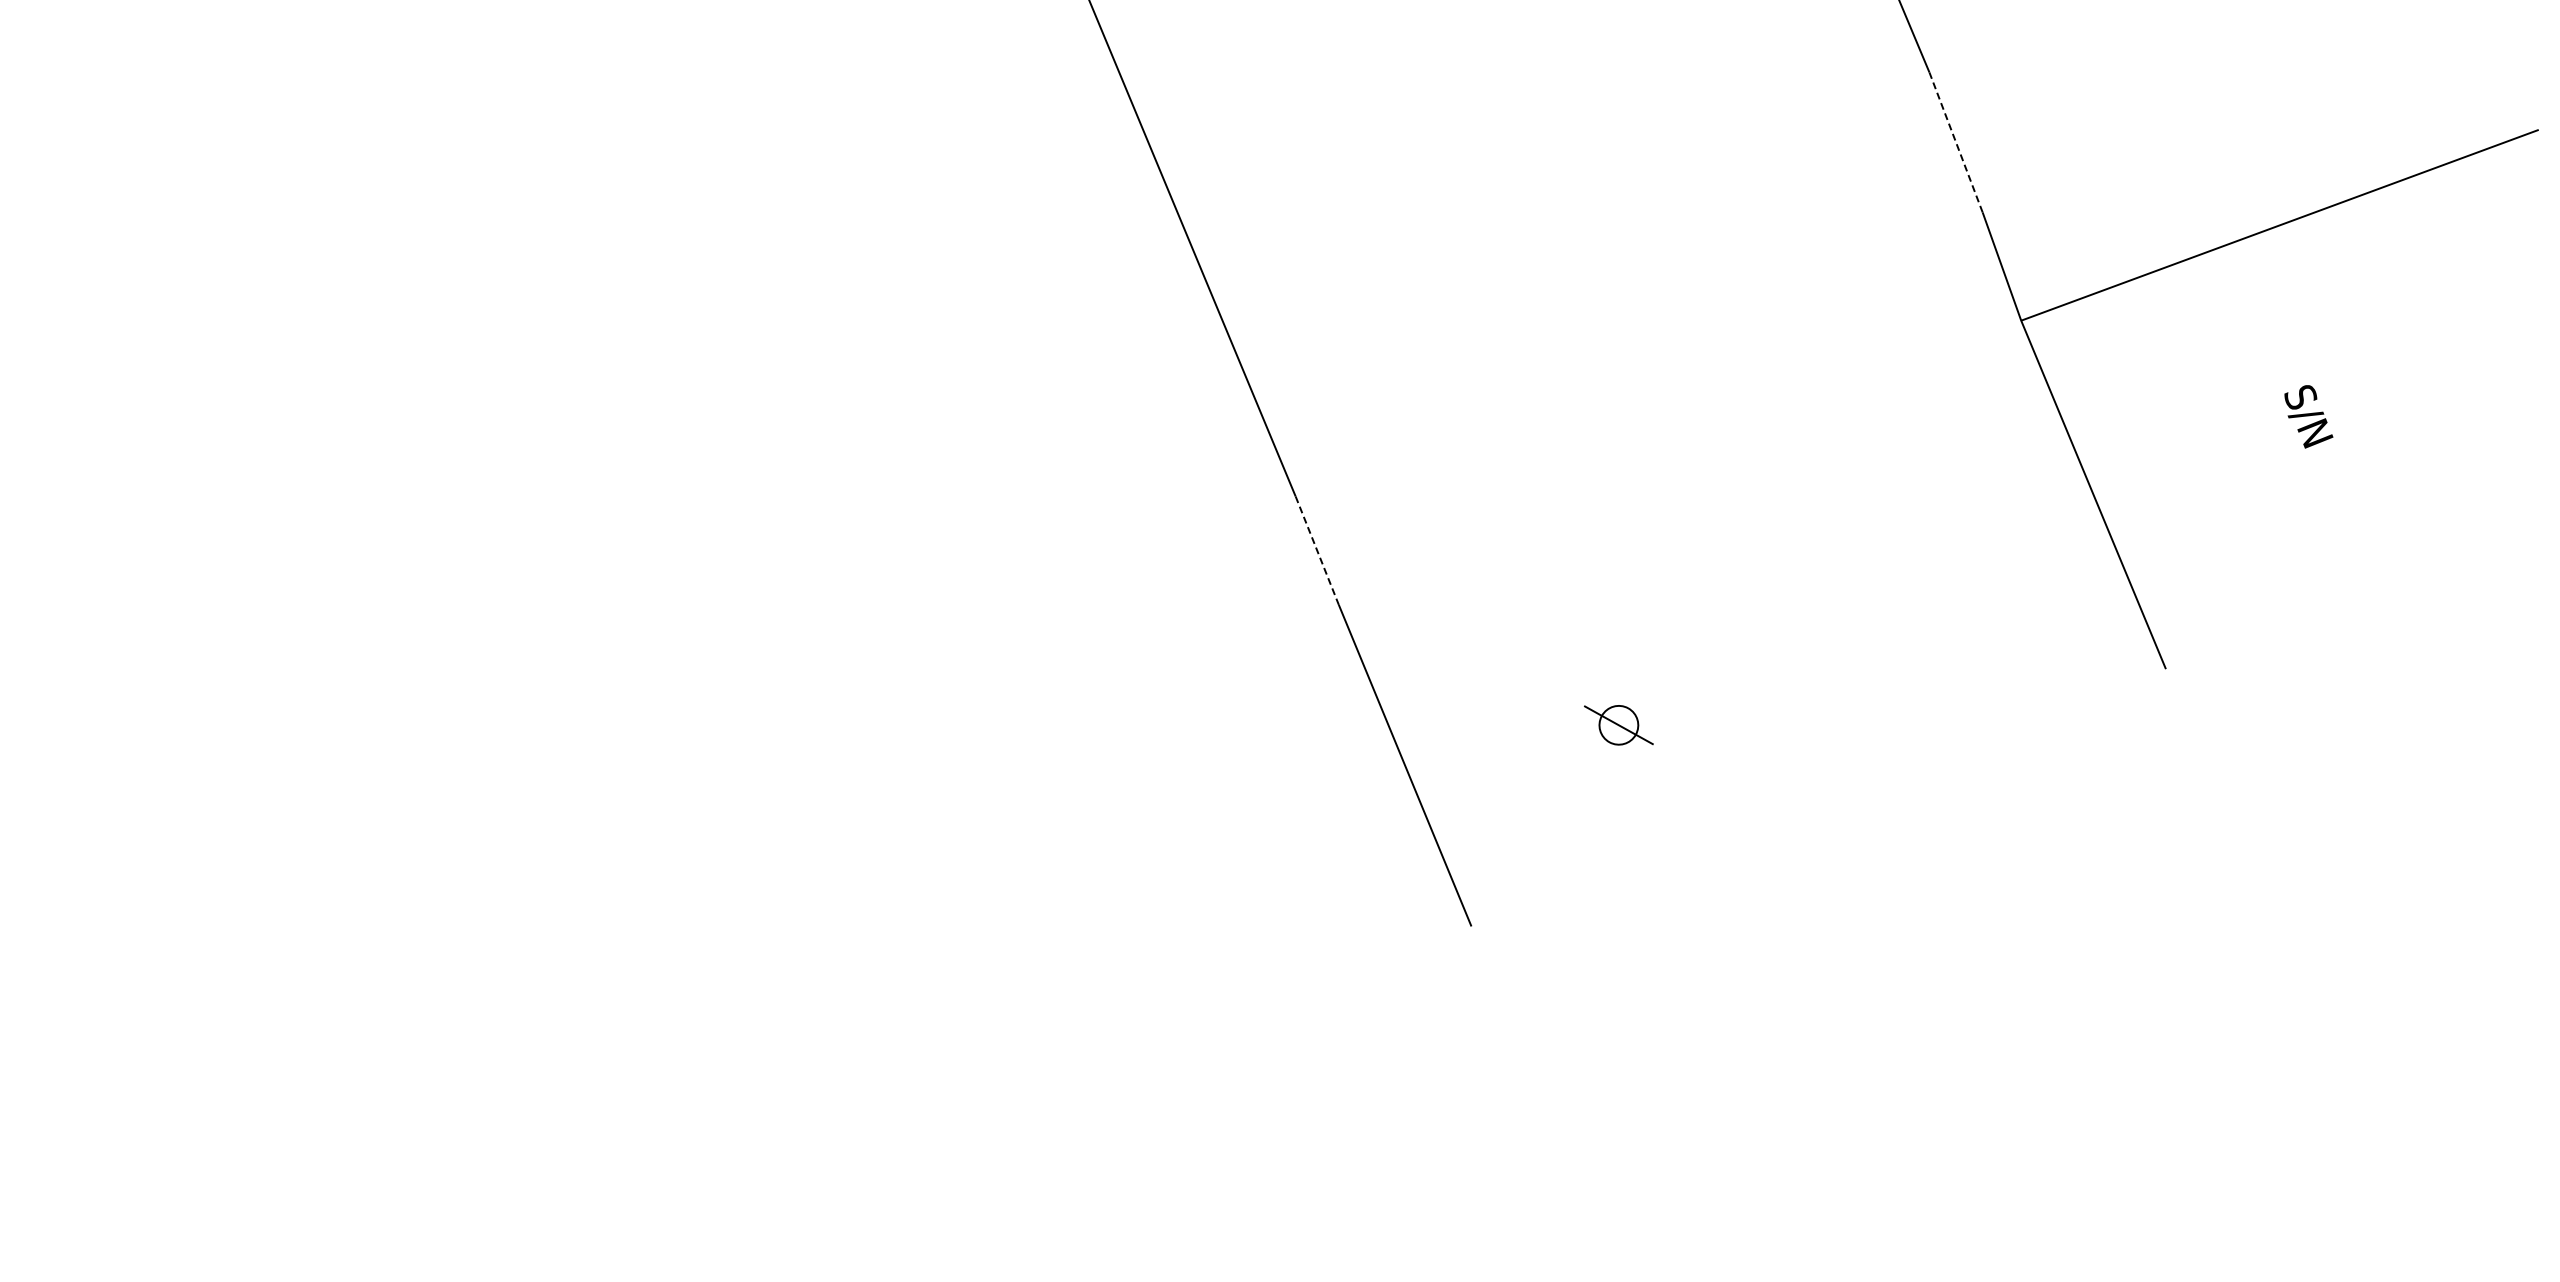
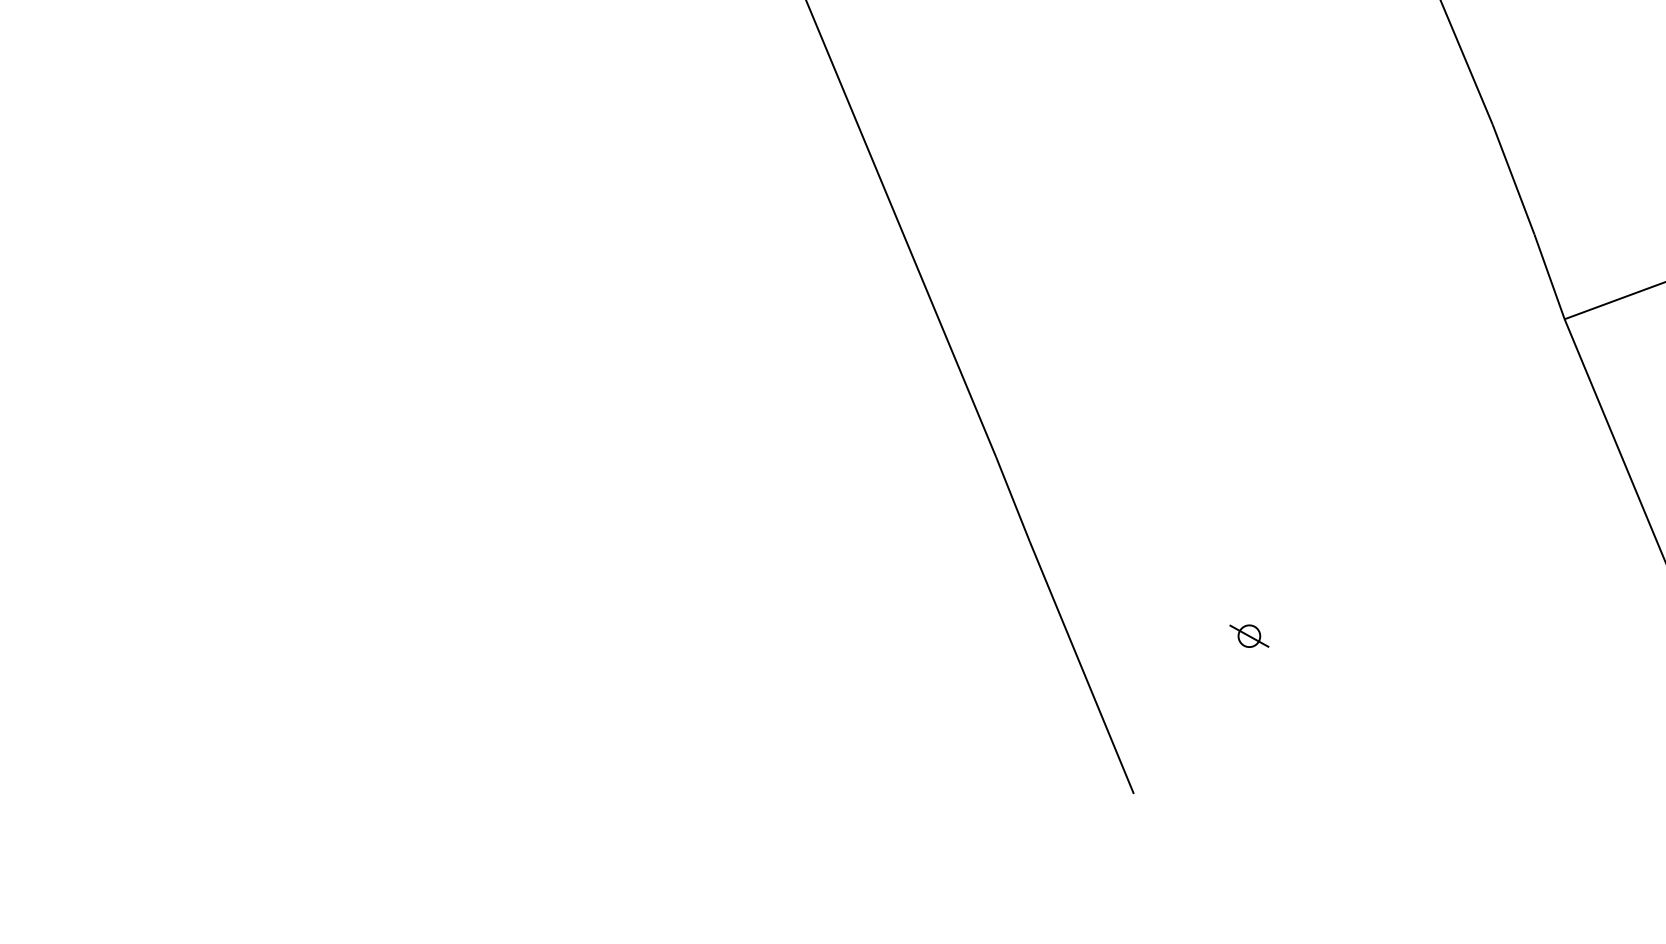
line: (1956, 142) -> (1513, 179), dashed -> solid
line: (1317, 551) -> (1013, 500), dashed -> solid
part: (1618, 724) -> (1249, 635), size x0.71

